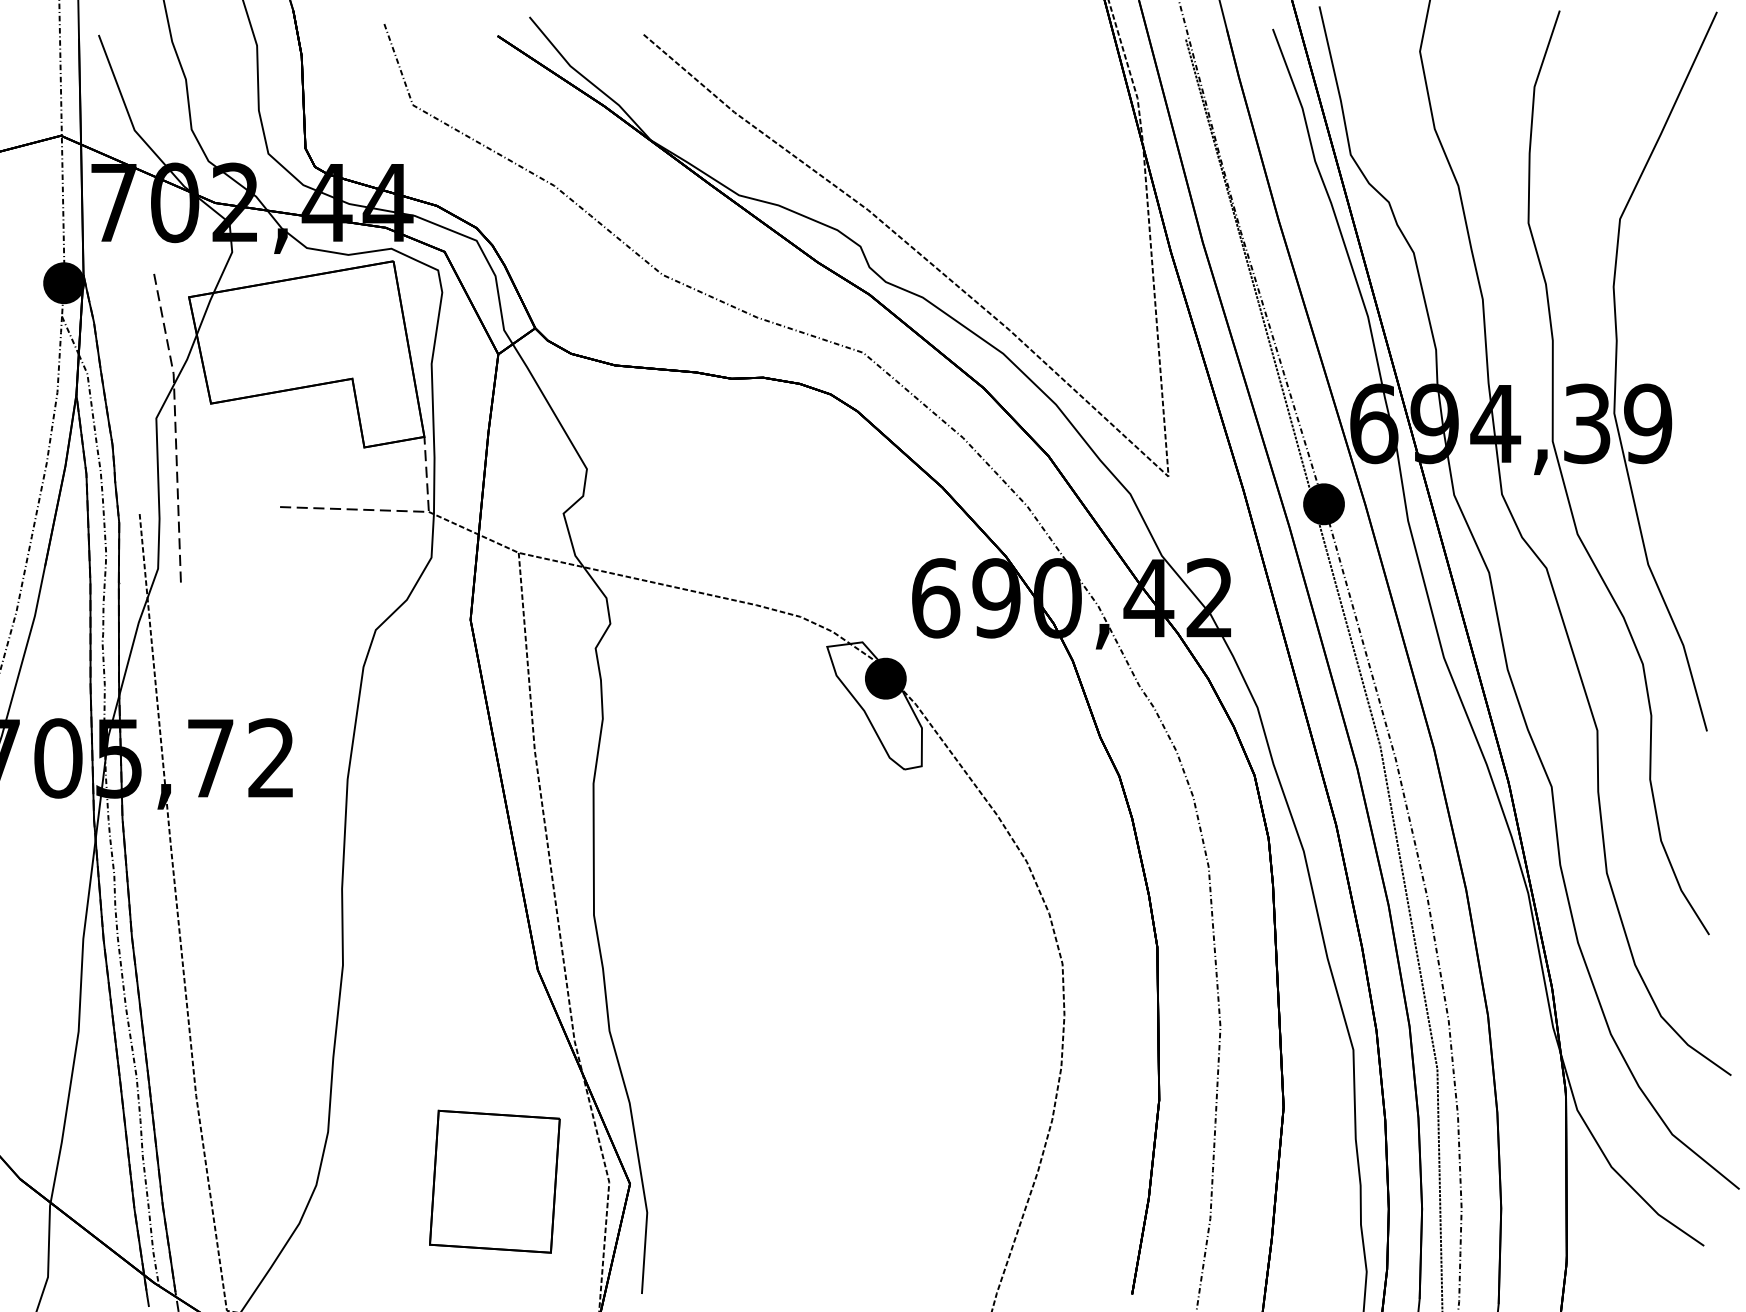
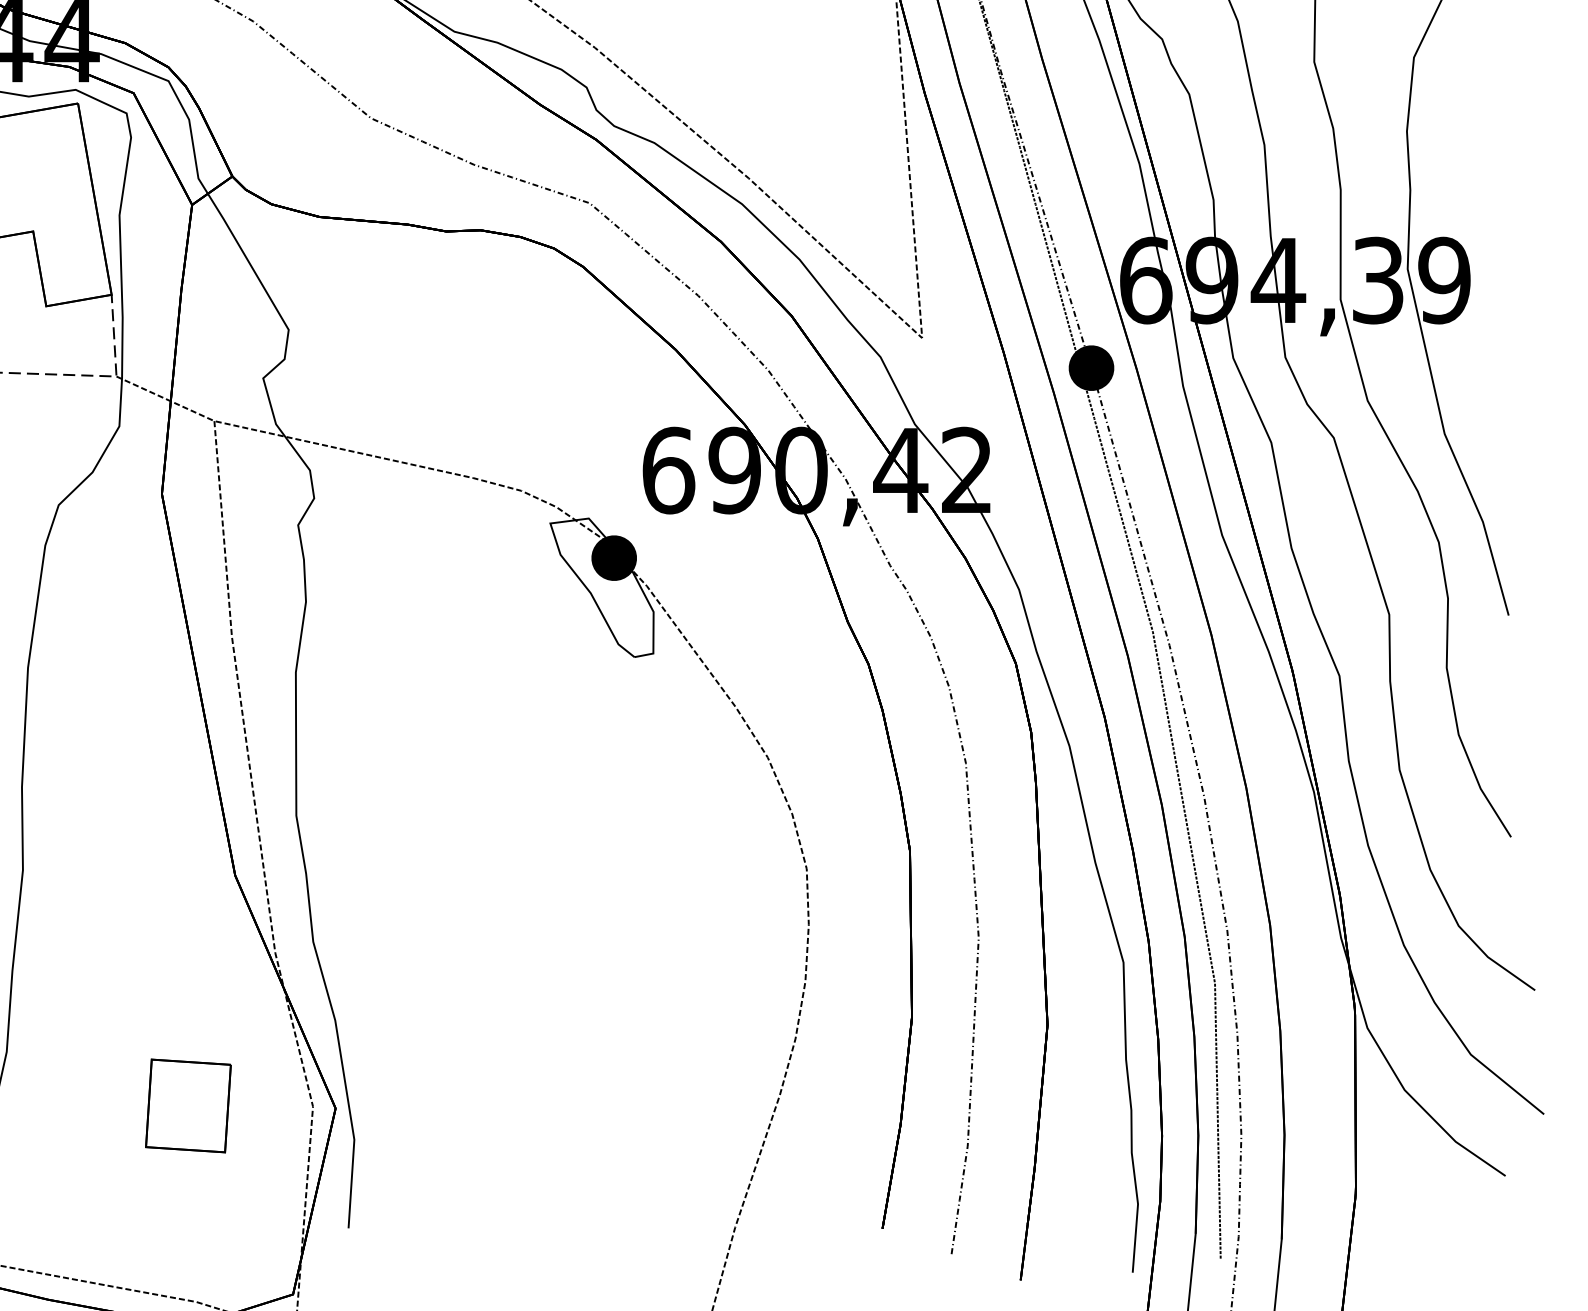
part: (494, 1181) -> (187, 1105), size x0.6

